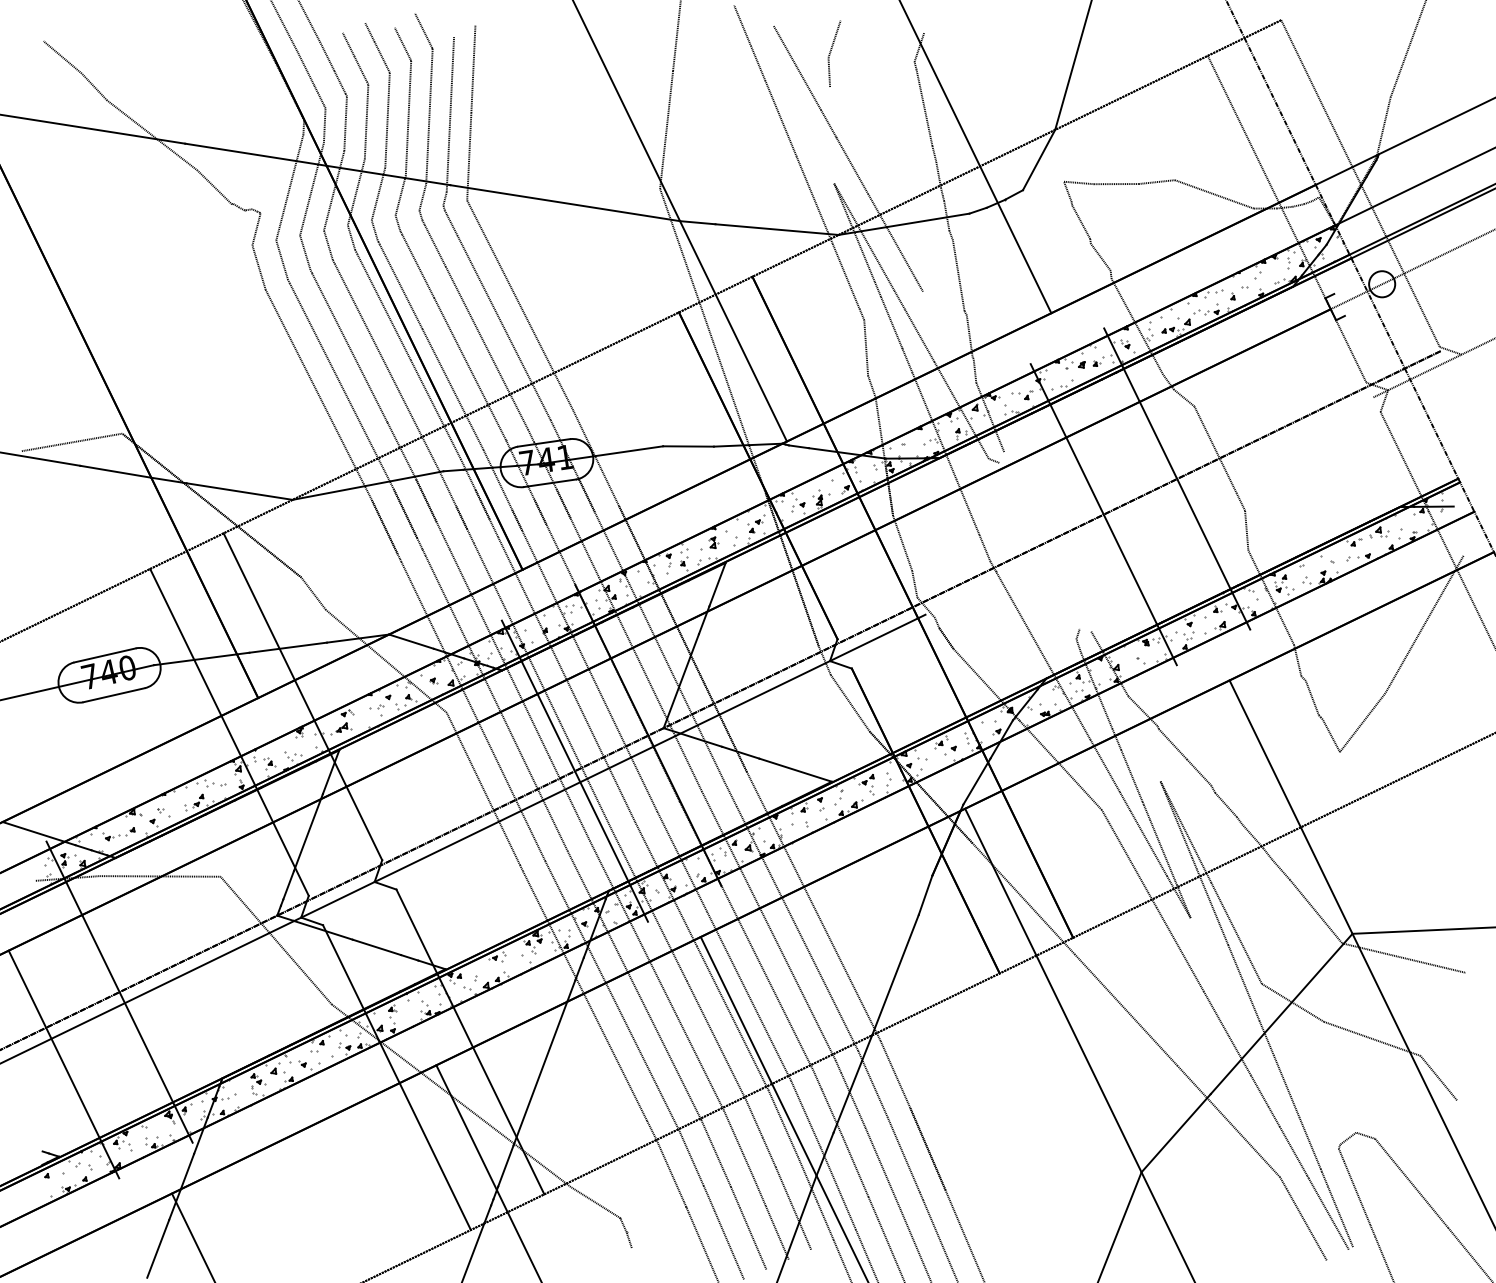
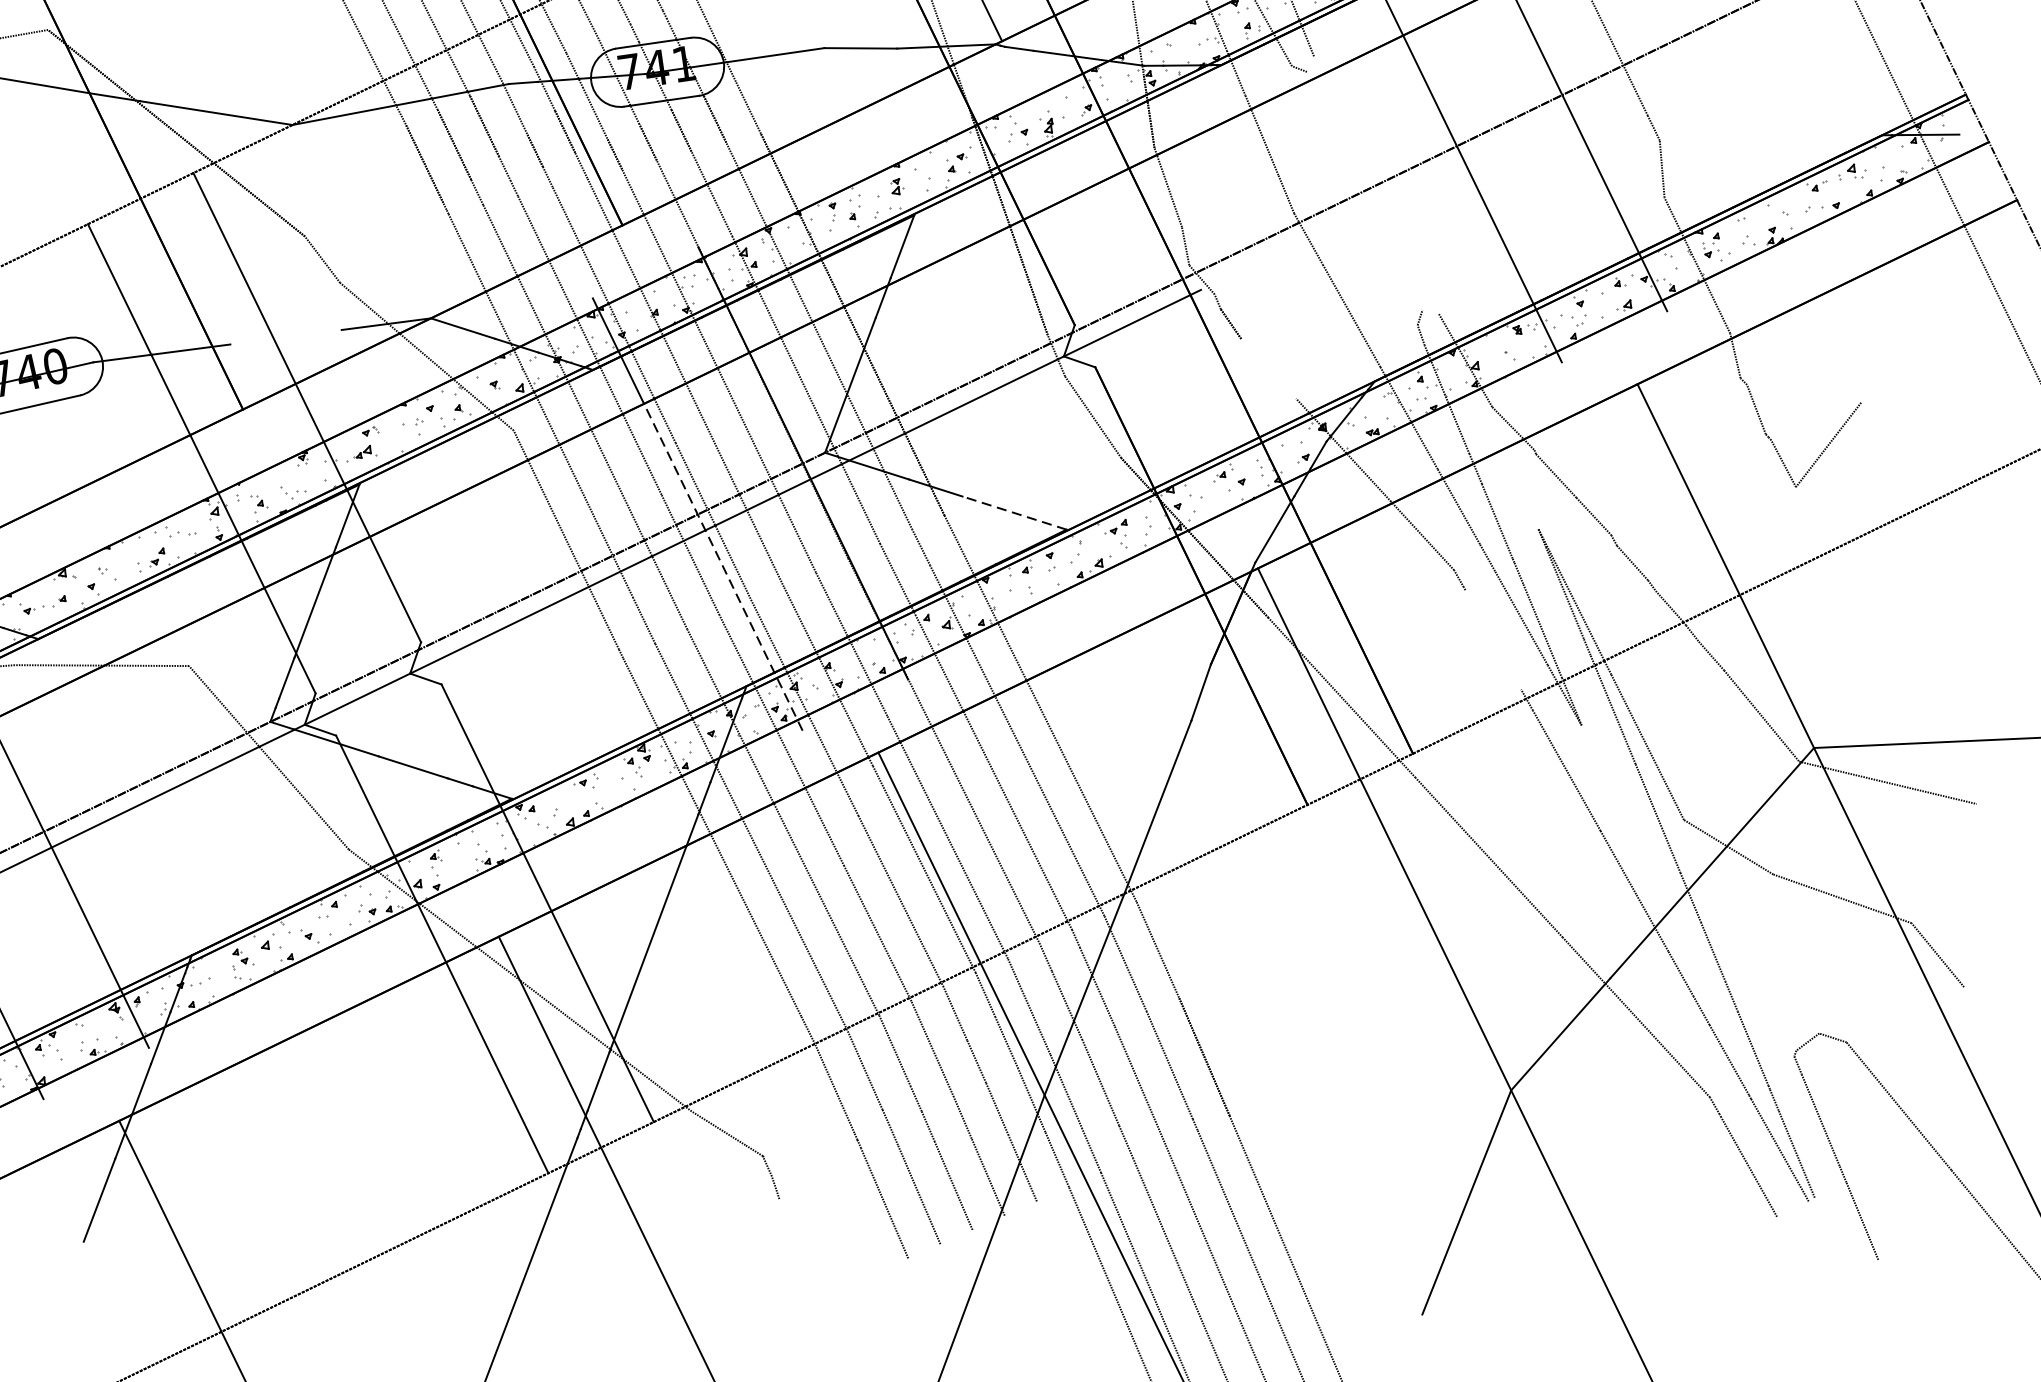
line: (1424, 624) -> (1917, 303), removed
line: (287, 647) -> (285, 336), removed
line: (972, 669) -> (1268, 368), removed
line: (795, 770) -> (1014, 513), solid -> dashed
line: (592, 807) -> (722, 566), solid -> dashed
line: (1128, 858) -> (1492, 639), removed

